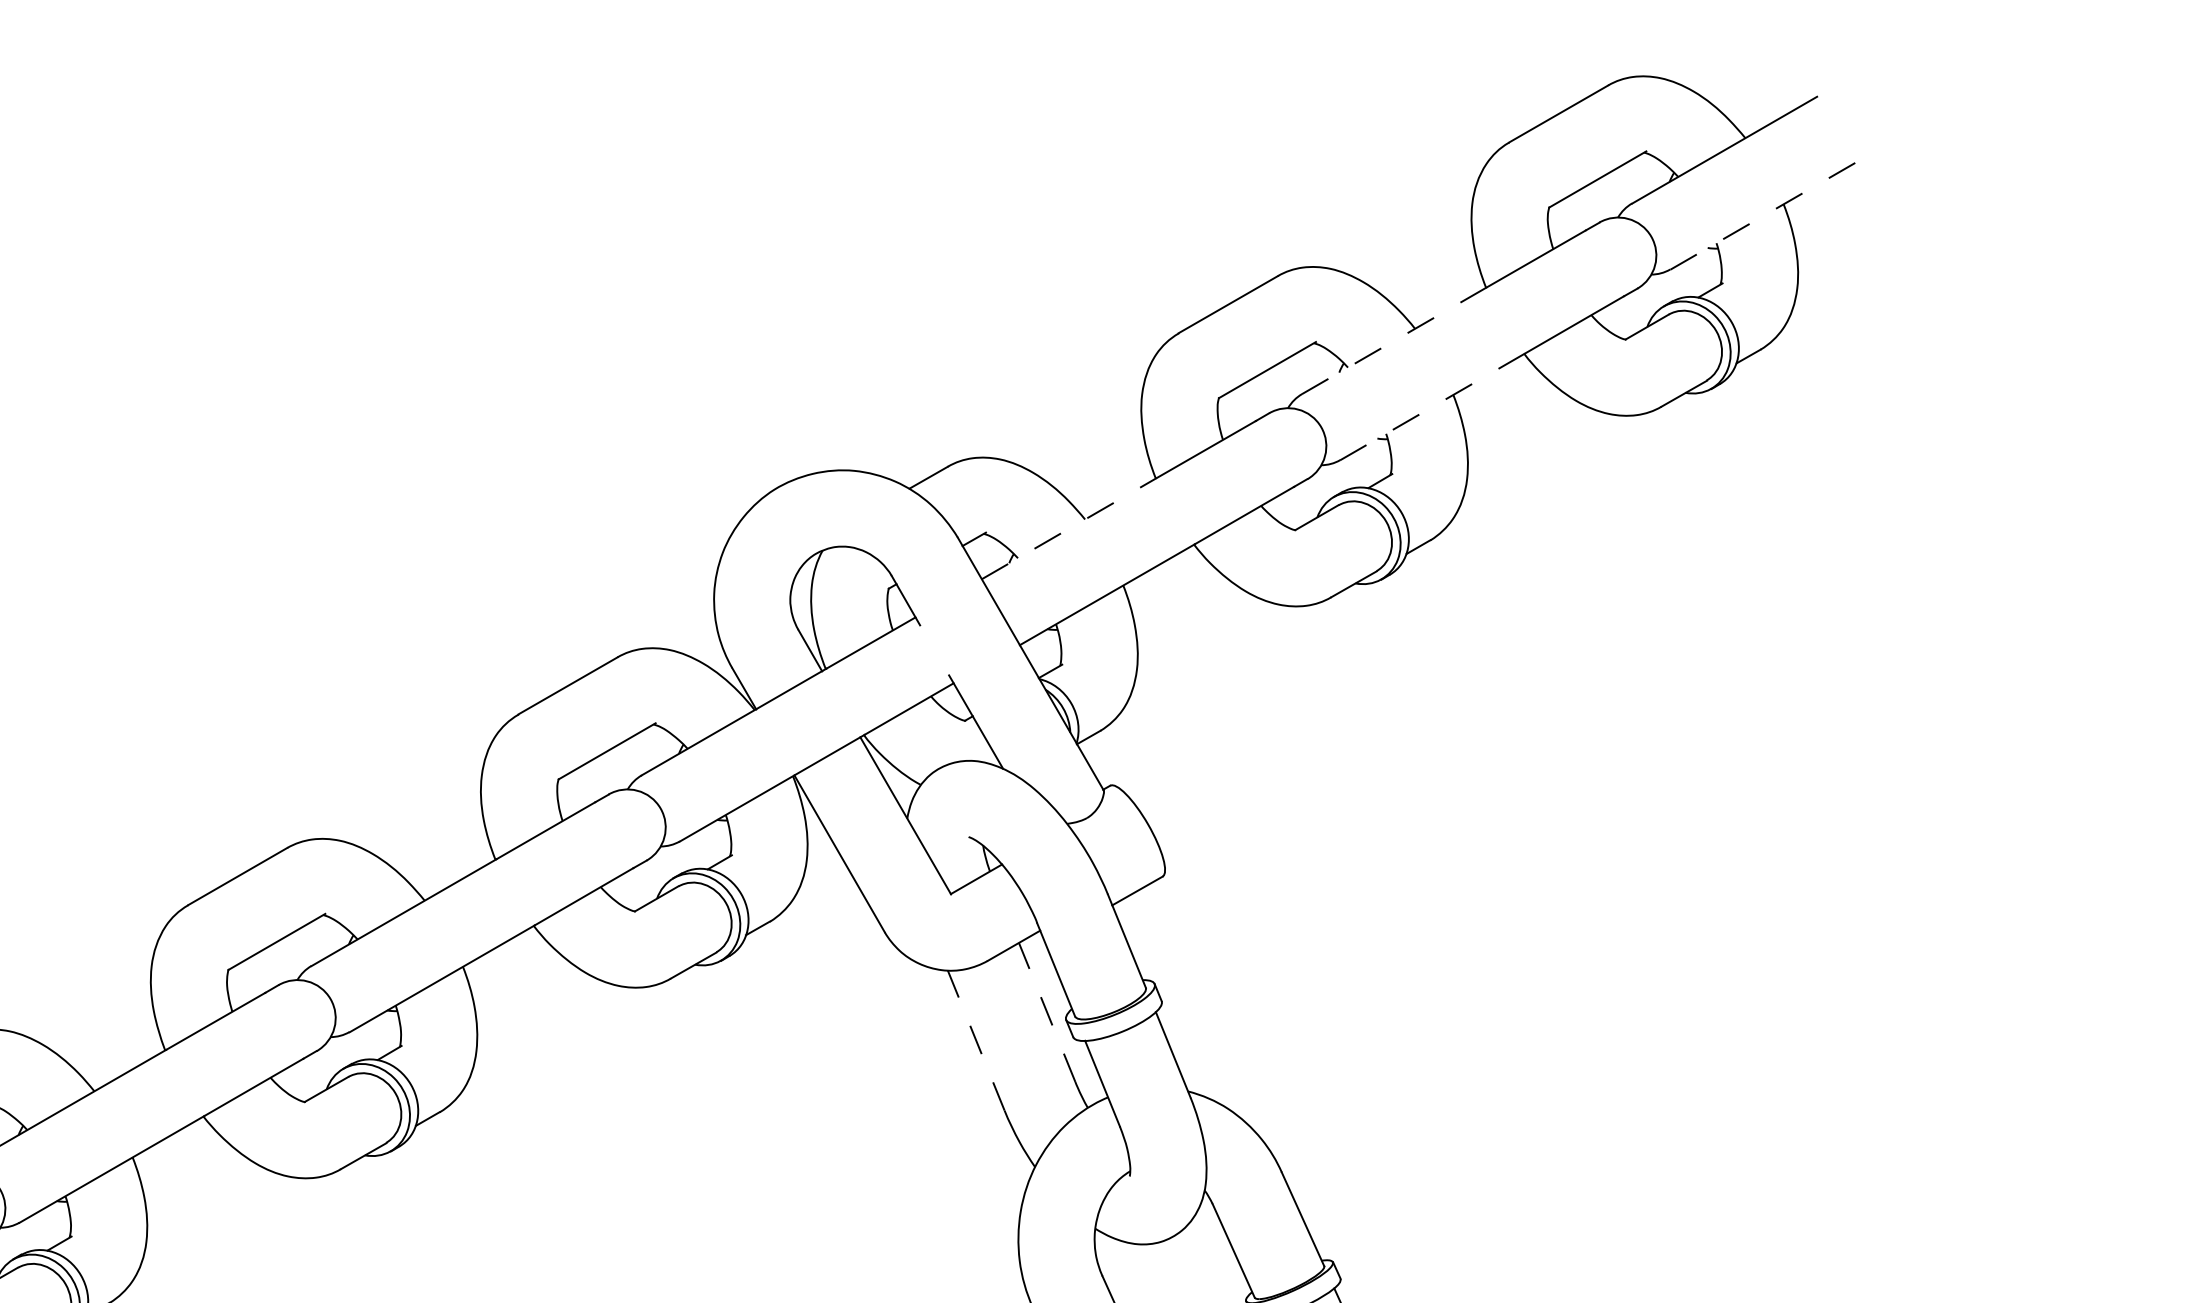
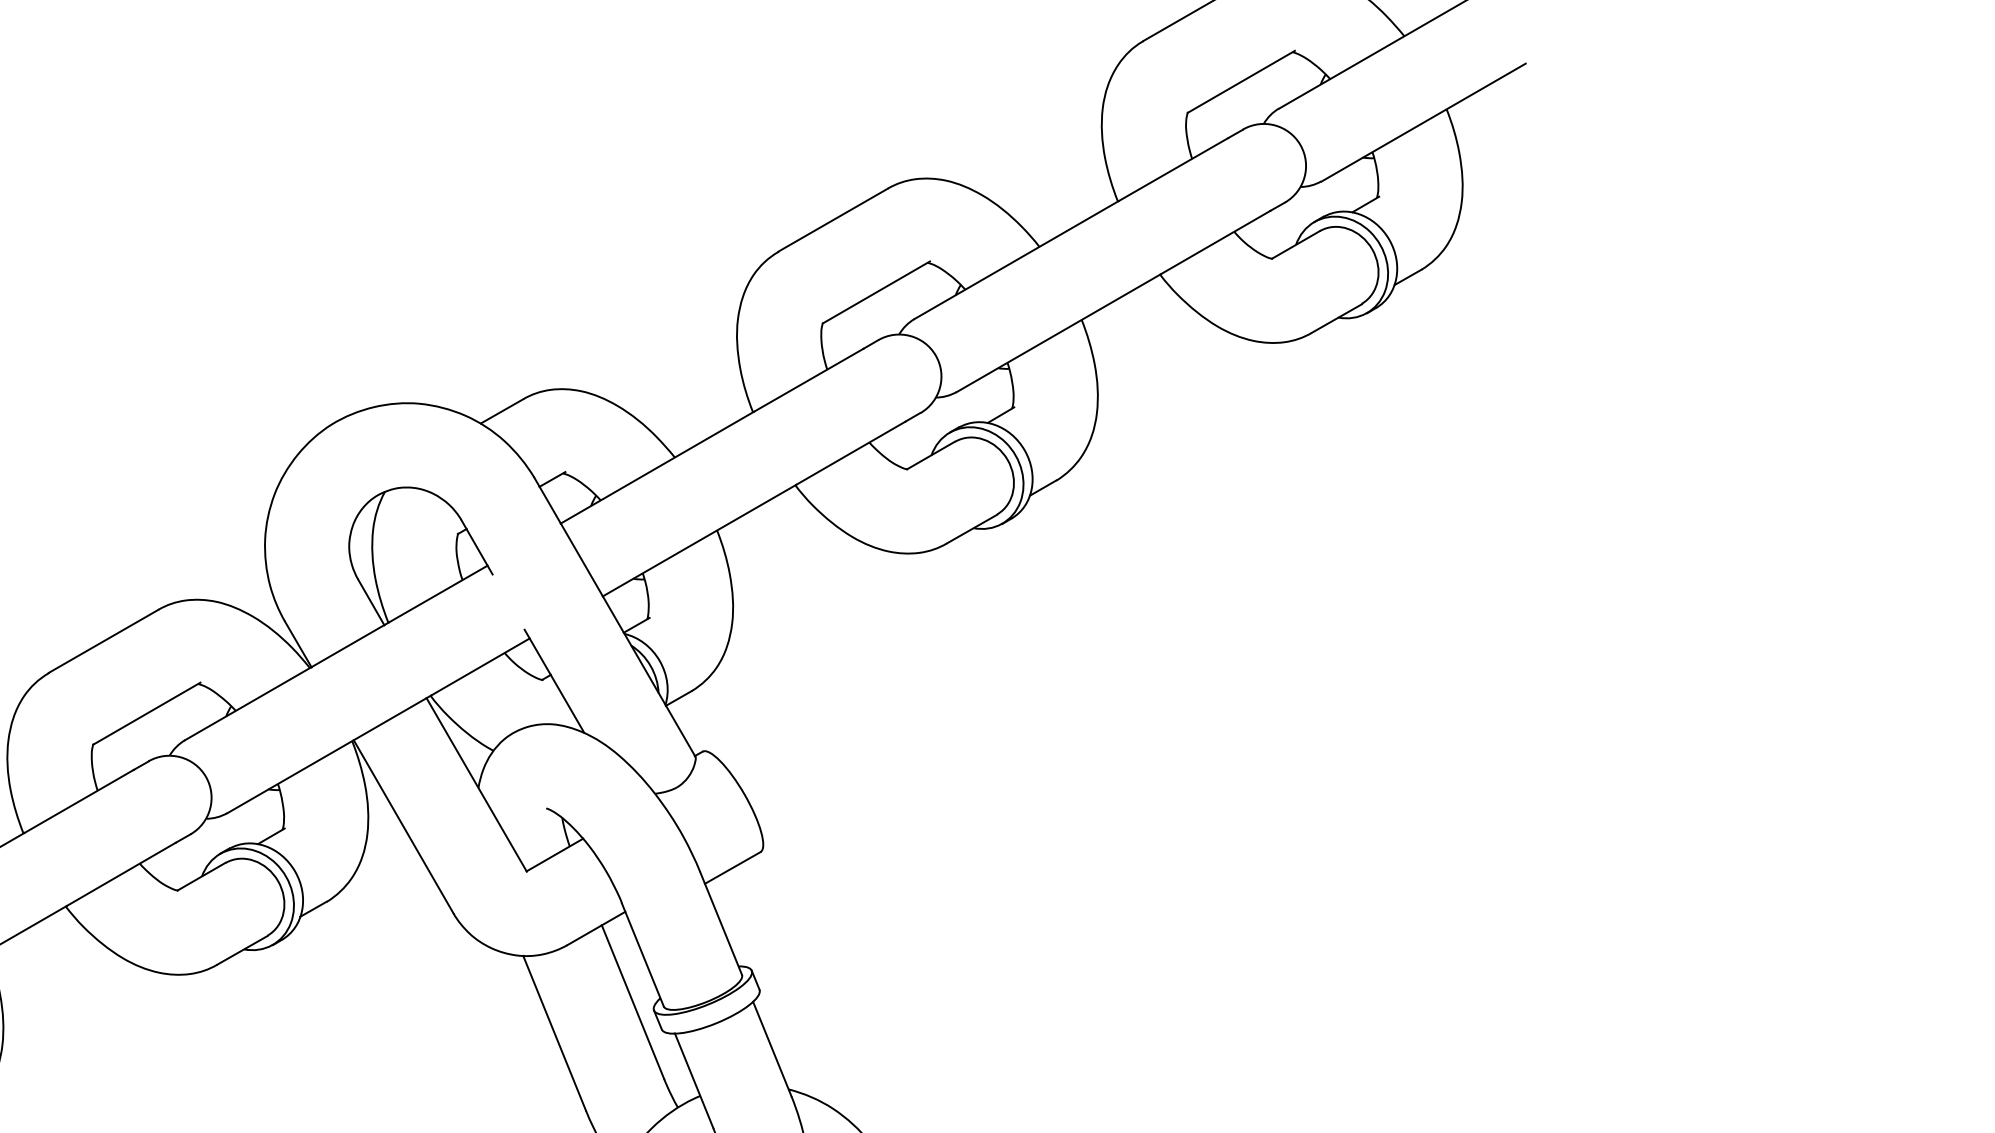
line: (1762, 216) -> (1423, 122), dashed -> solid
line: (1394, 340) -> (1016, 259), dashed -> solid
line: (1432, 406) -> (1058, 332), dashed -> solid
line: (1069, 528) -> (657, 467), dashed -> solid
line: (1046, 1011) -> (632, 1001), dashed -> solid
line: (976, 1040) -> (554, 1033), dashed -> solid

